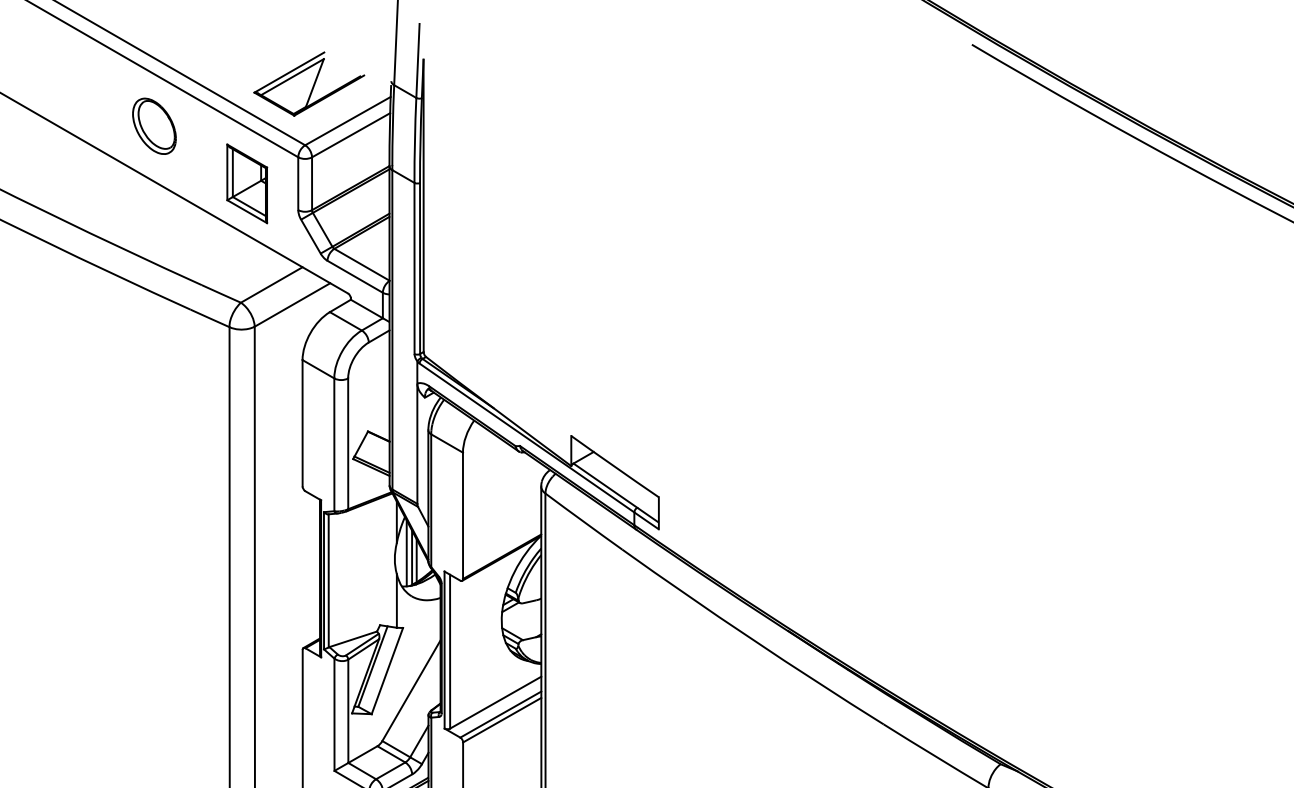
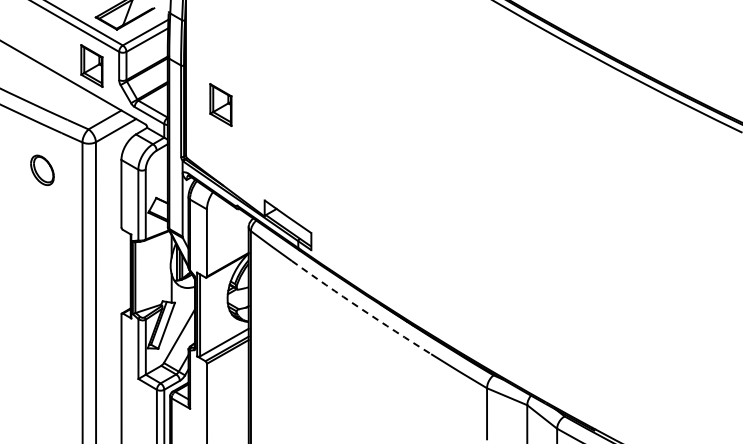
part: (154, 124) -> (42, 169), moved
part: (488, 256) -> (220, 104), added
arc: (751, 638) -> (360, 308), solid -> dashed

